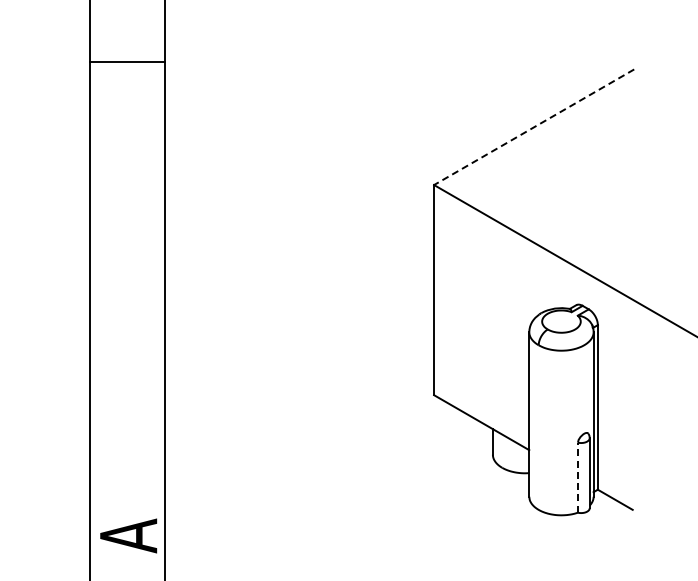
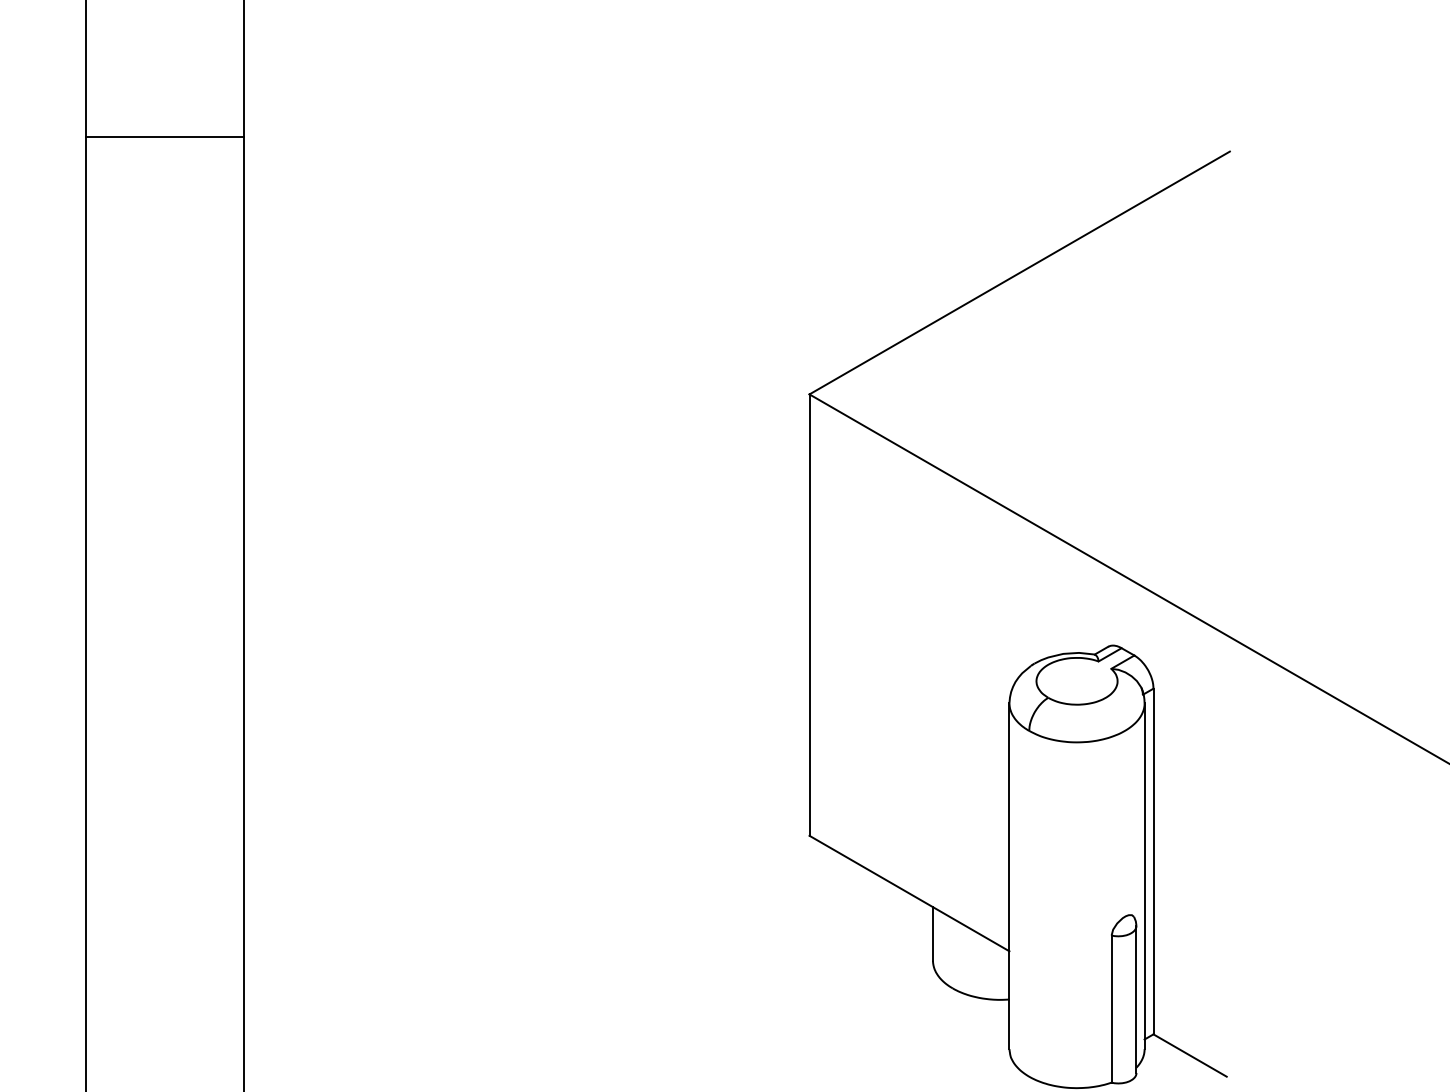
line: (534, 127) -> (1020, 273), dashed -> solid
line: (577, 477) -> (1110, 1008), dashed -> solid

